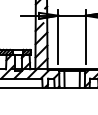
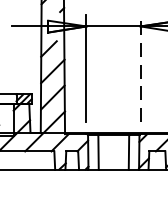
line: (85, 36) -> (140, 67), solid -> dashed

